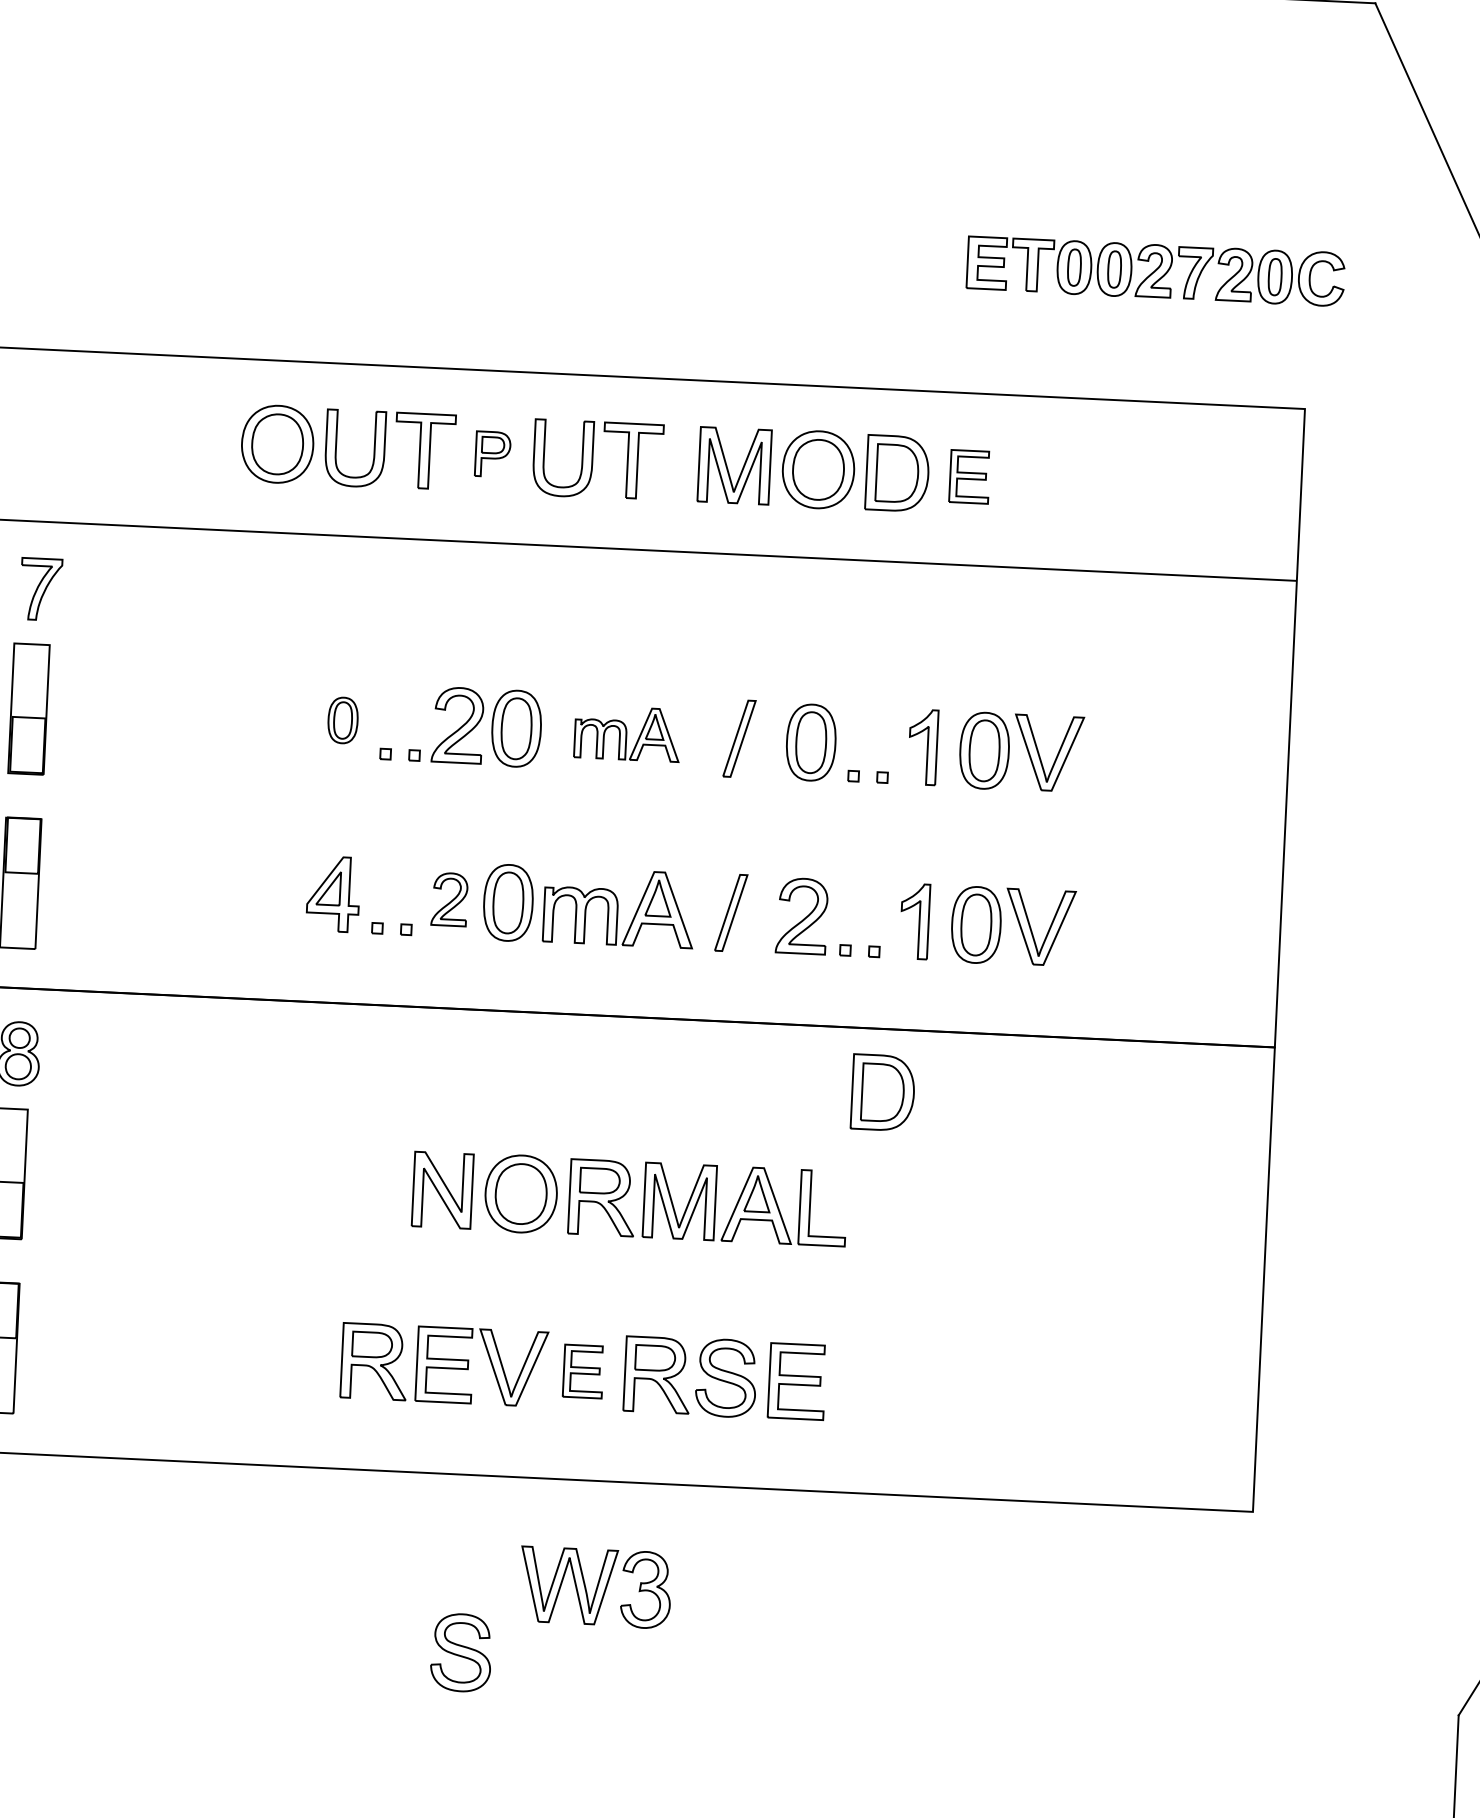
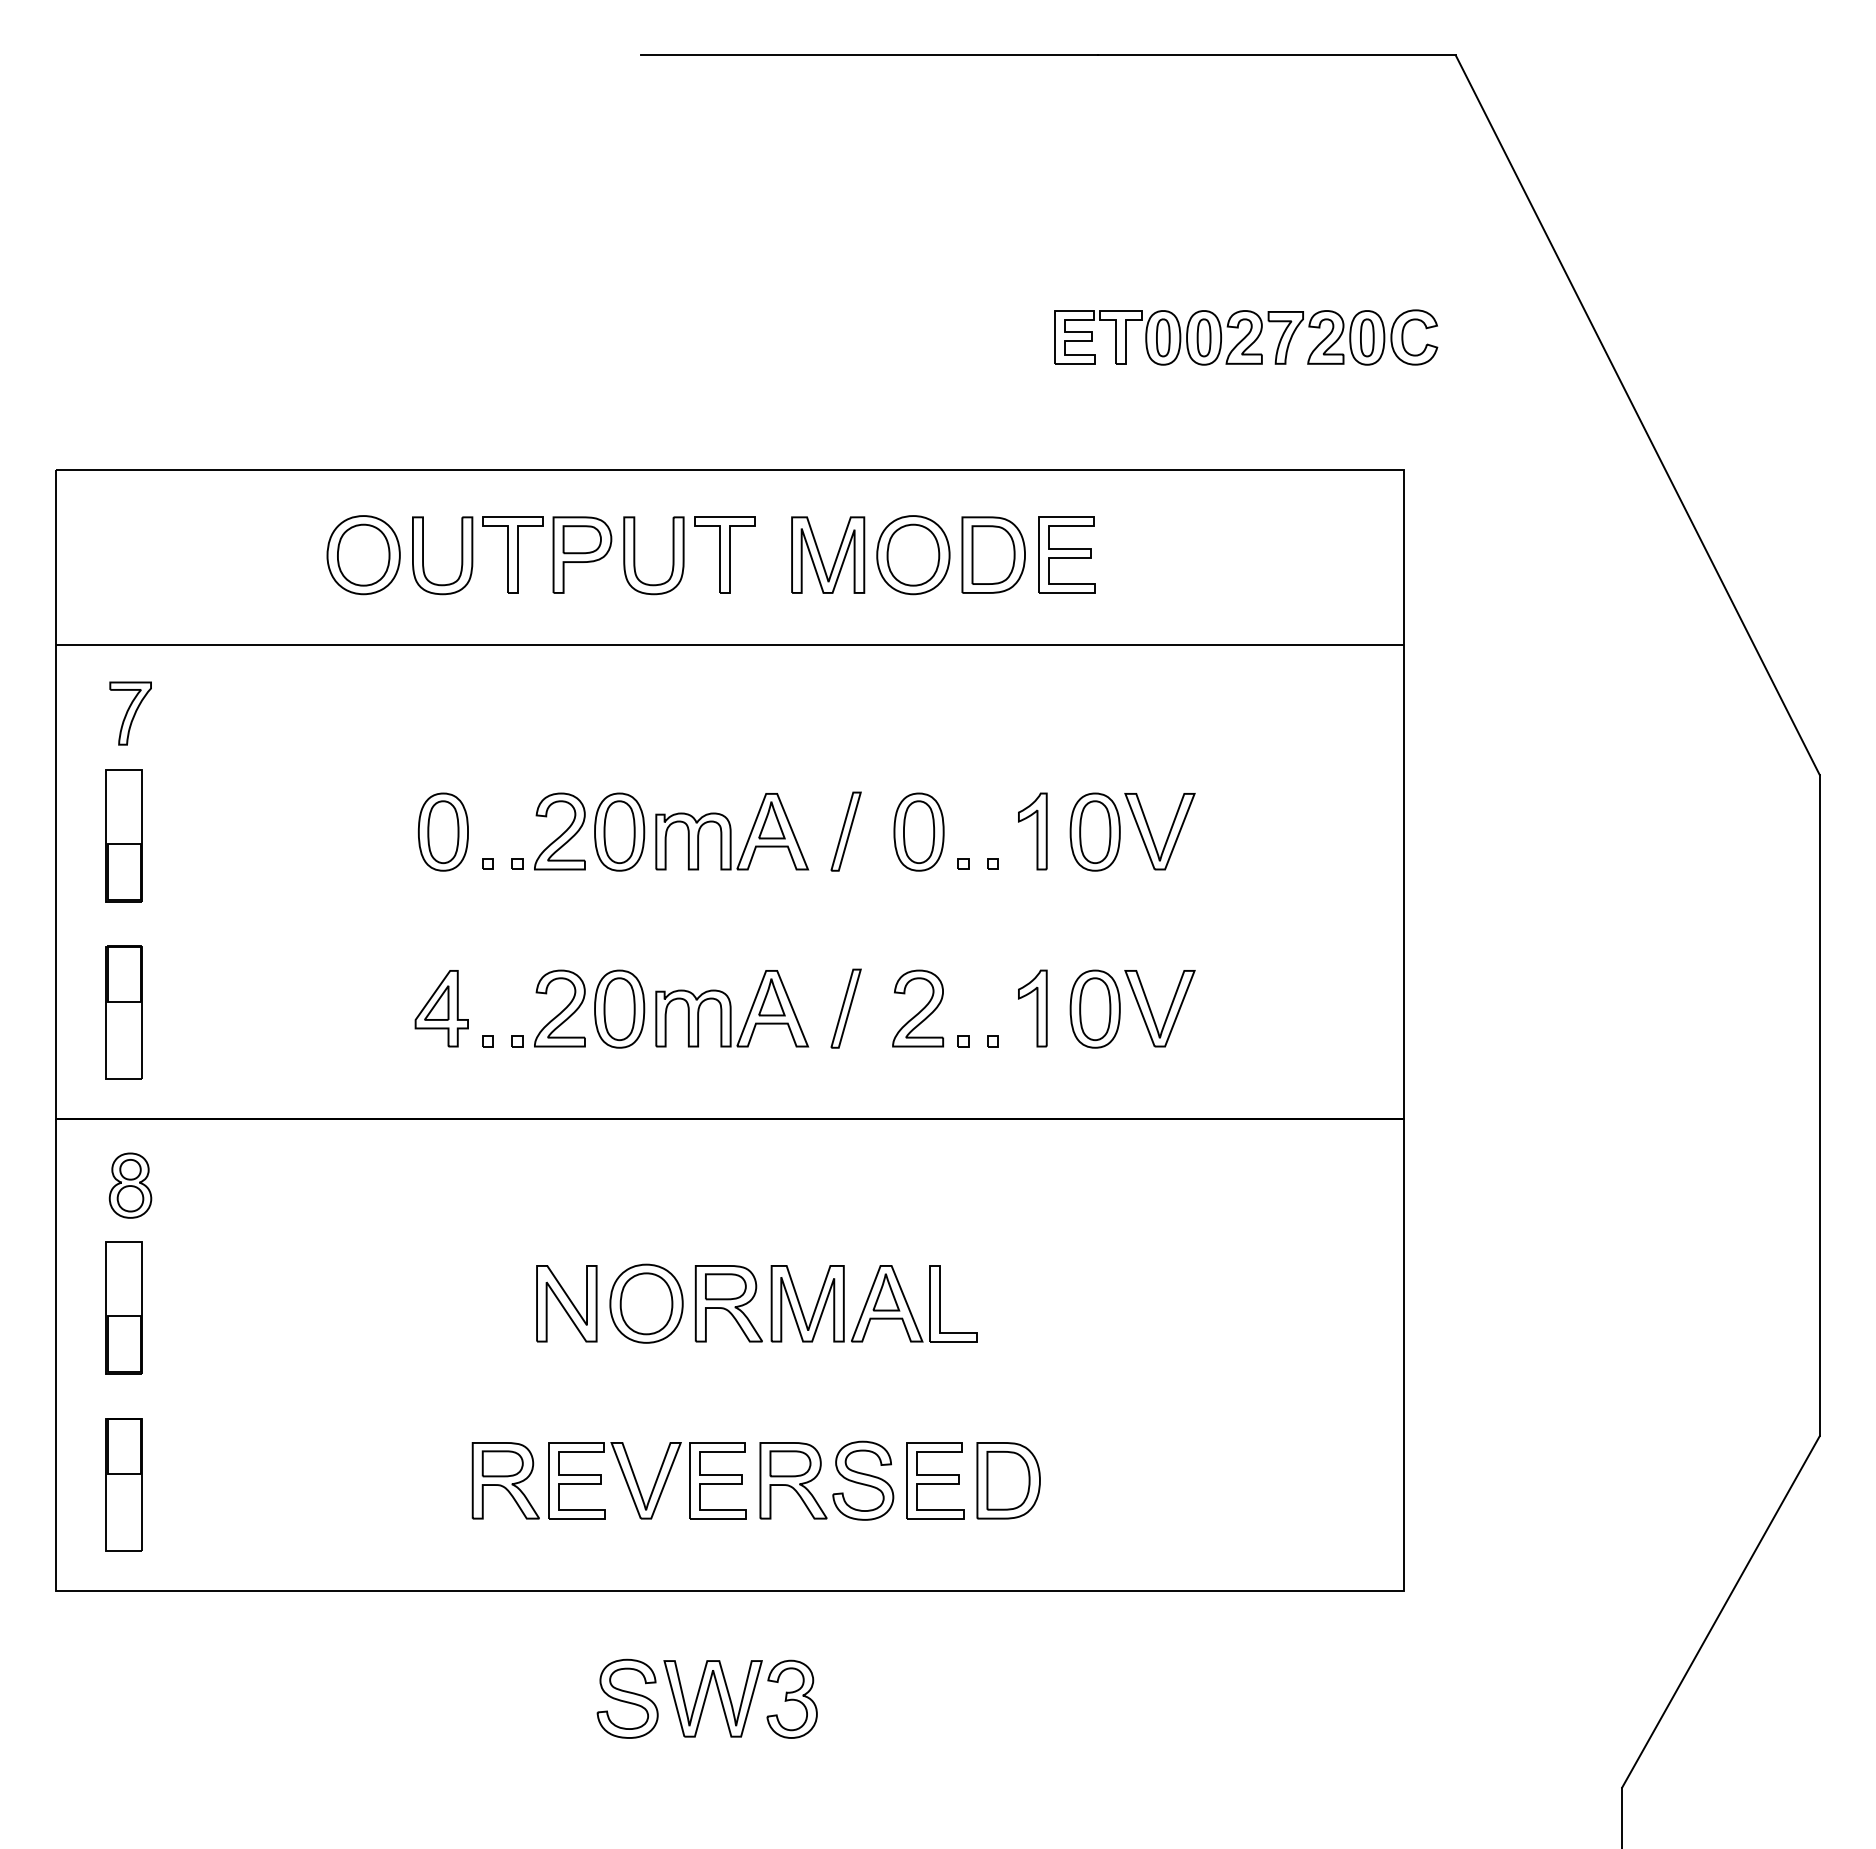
part: (492, 453) -> (582, 554), size x1.67
part: (969, 476) -> (1066, 554), size x1.43
part: (342, 719) -> (442, 831), size x1.67
part: (627, 733) -> (732, 831), size x1.43
part: (449, 899) -> (559, 1008), size x1.43
part: (882, 1092) -> (1008, 1480), moved
part: (582, 1371) -> (717, 1480), size x1.43
part: (461, 1652) -> (627, 1698), moved

